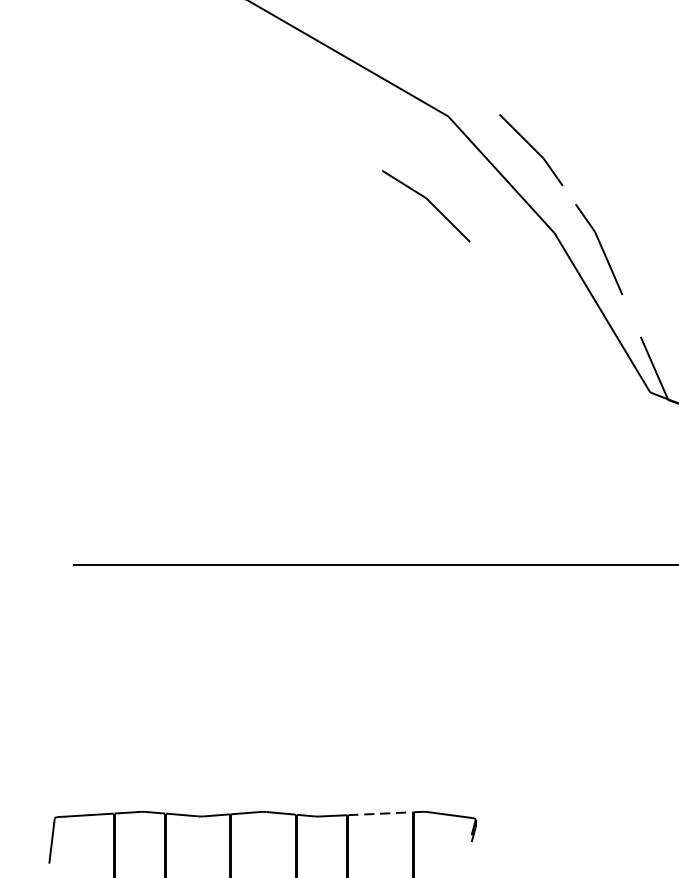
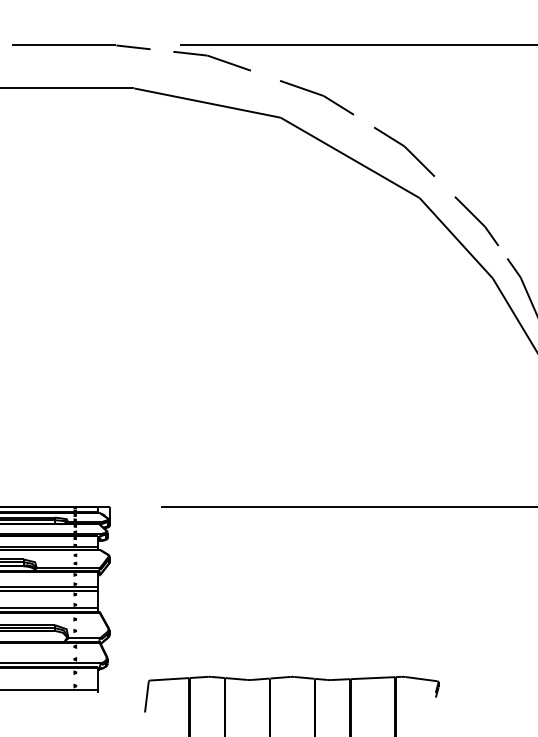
part: (426, 205) -> (404, 151), moved
line: (381, 814) -> (373, 678), dashed -> solid

